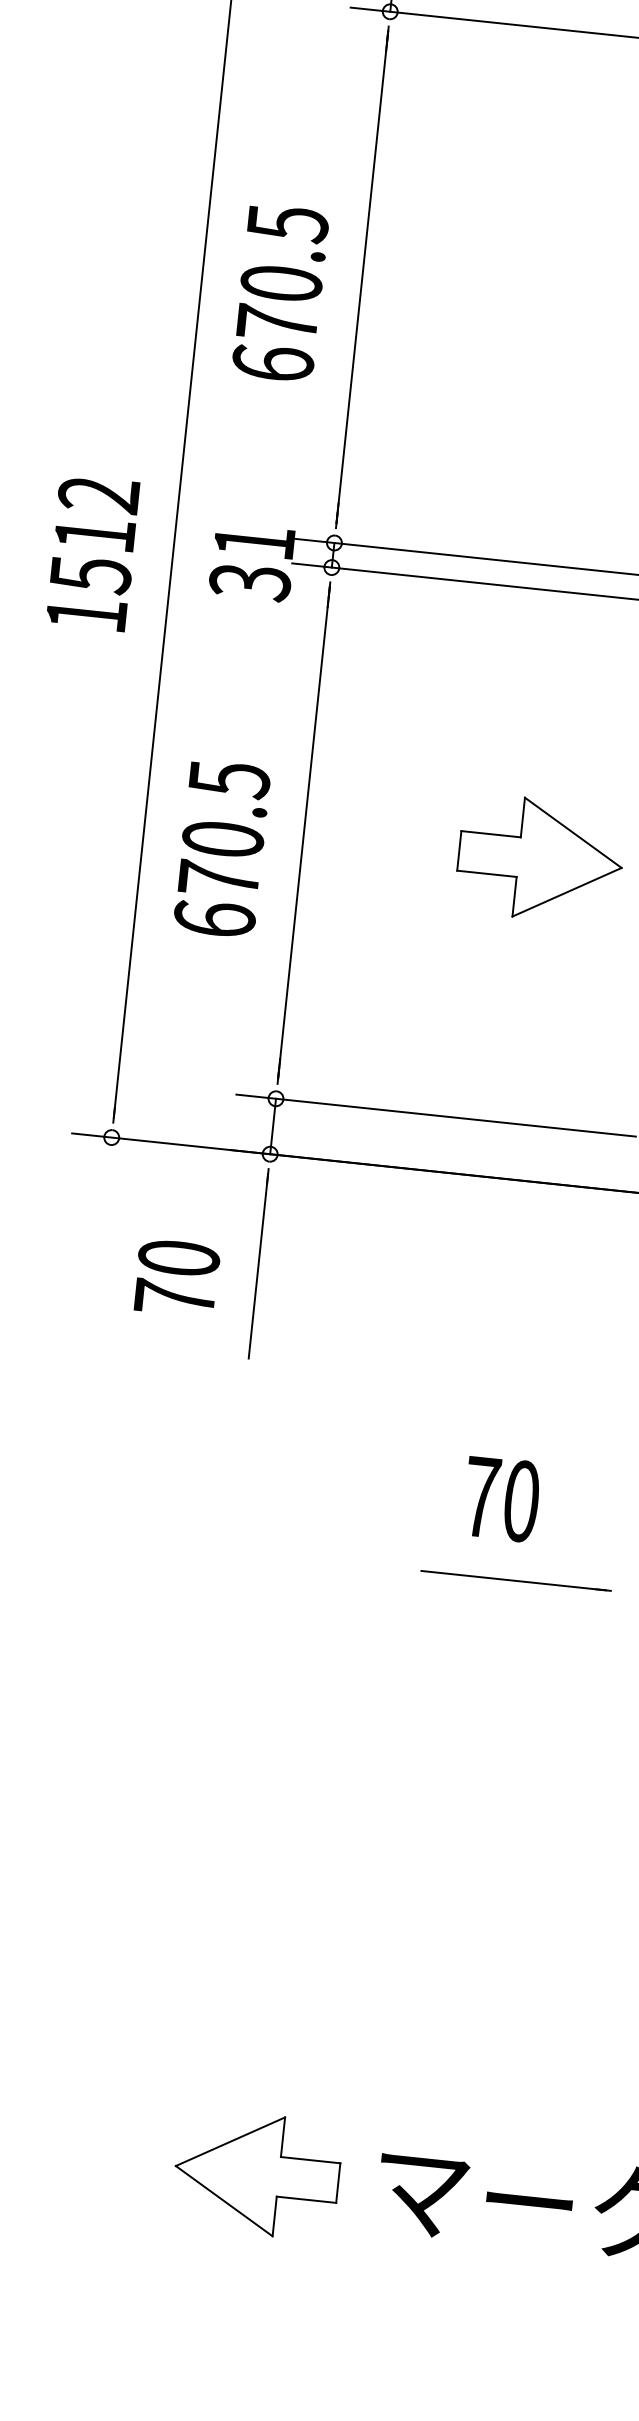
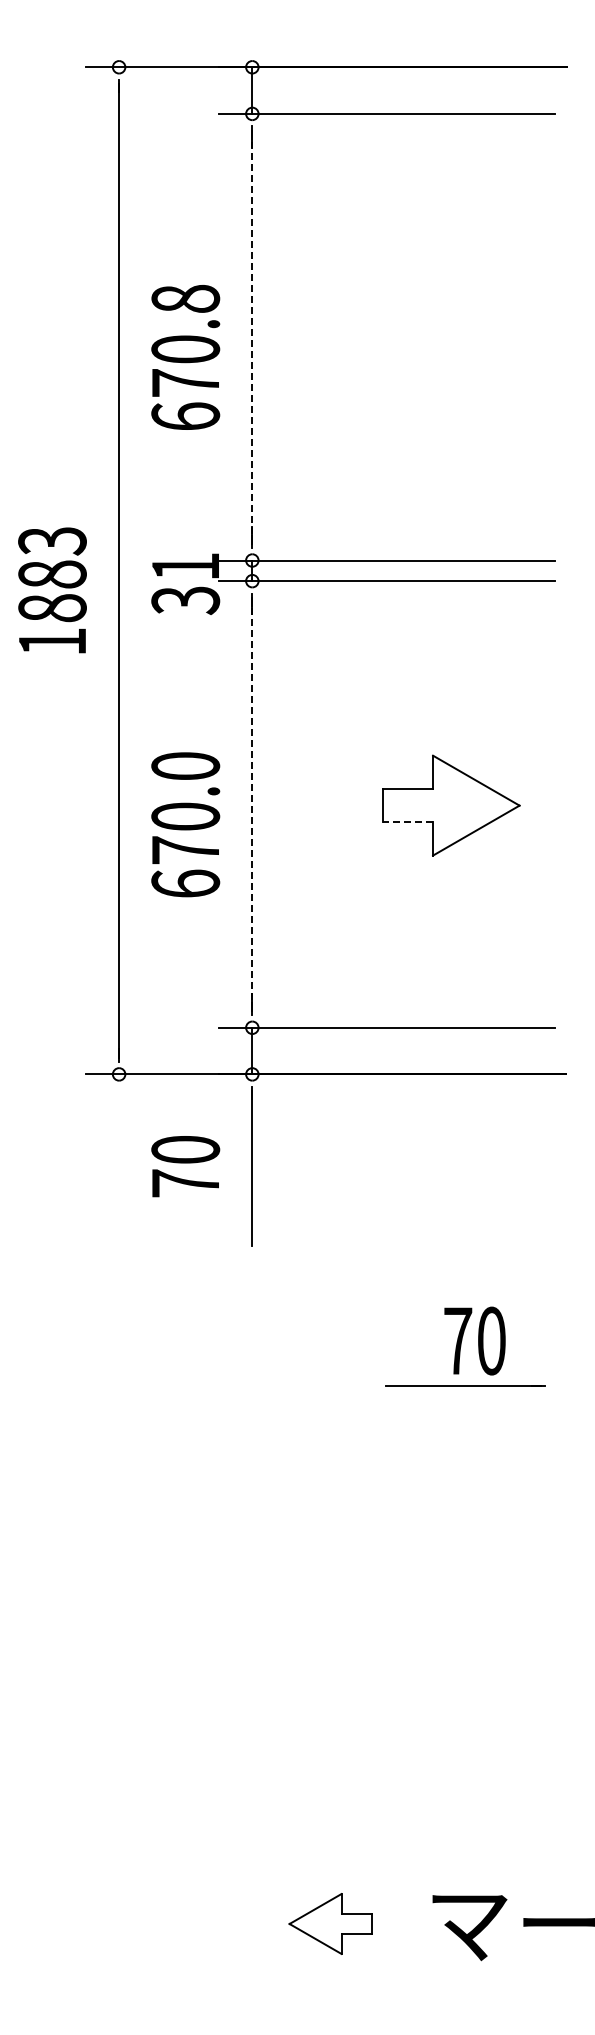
text: (287, 222) -> (185, 298), 670.5 -> 670.8
line: (362, 277) -> (252, 337), solid -> dashed
text: (94, 535) -> (52, 575), 1512 -> 1883
text: (229, 779) -> (185, 766), 670.5 -> 670.0
line: (304, 833) -> (252, 804), solid -> dashed
line: (487, 874) -> (408, 822), solid -> dashed
text: (176, 1278) -> (185, 1166), moved
line: (516, 1580) -> (465, 1385), moved
part: (256, 2173) -> (330, 1923), size x0.6

